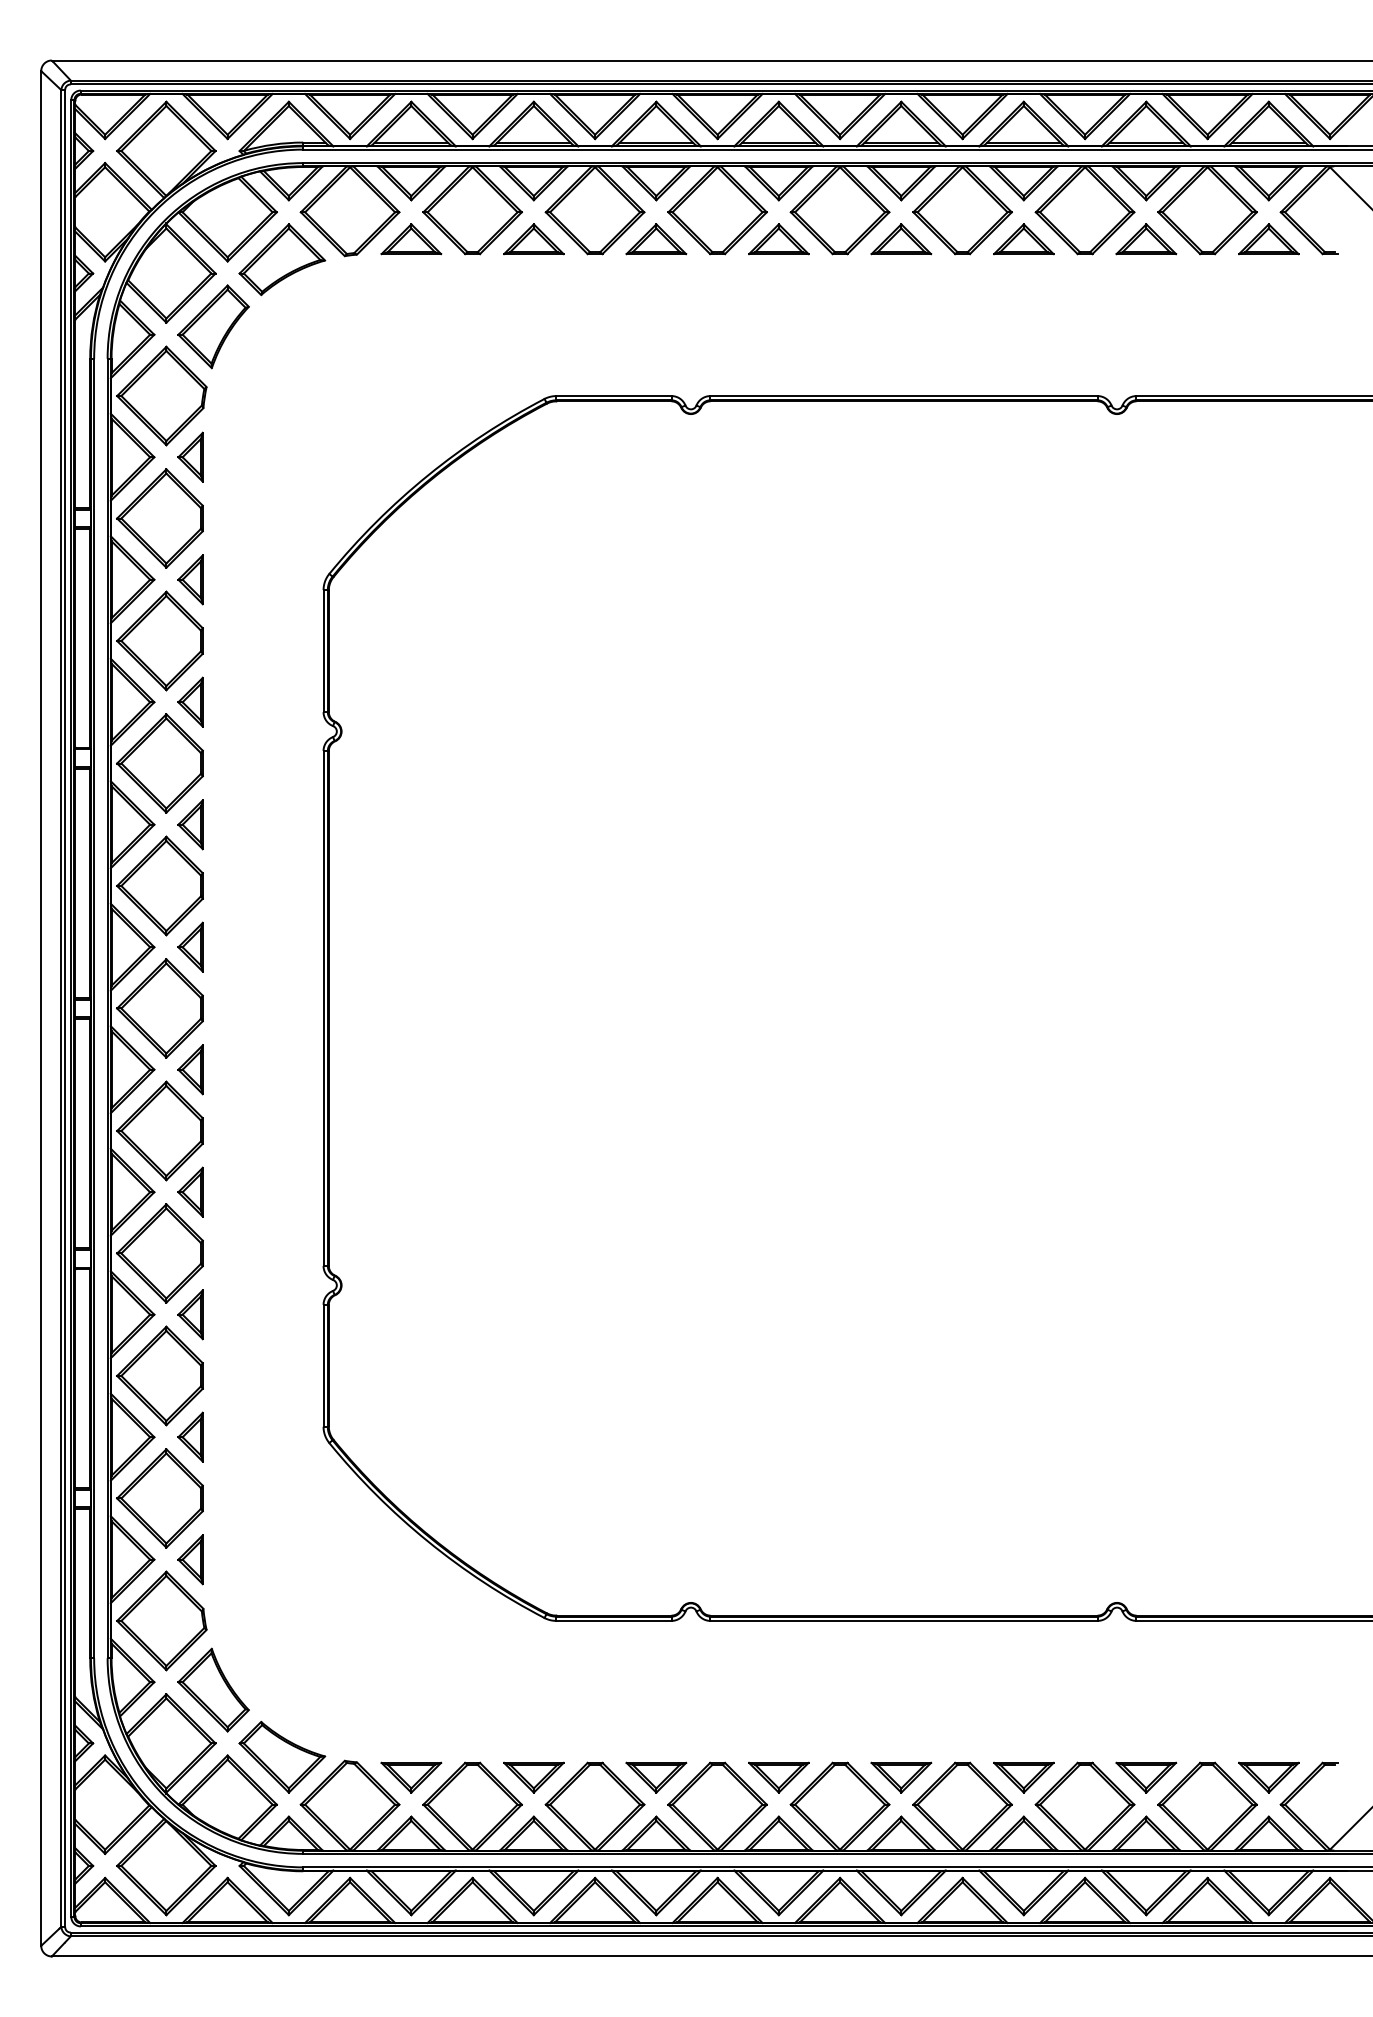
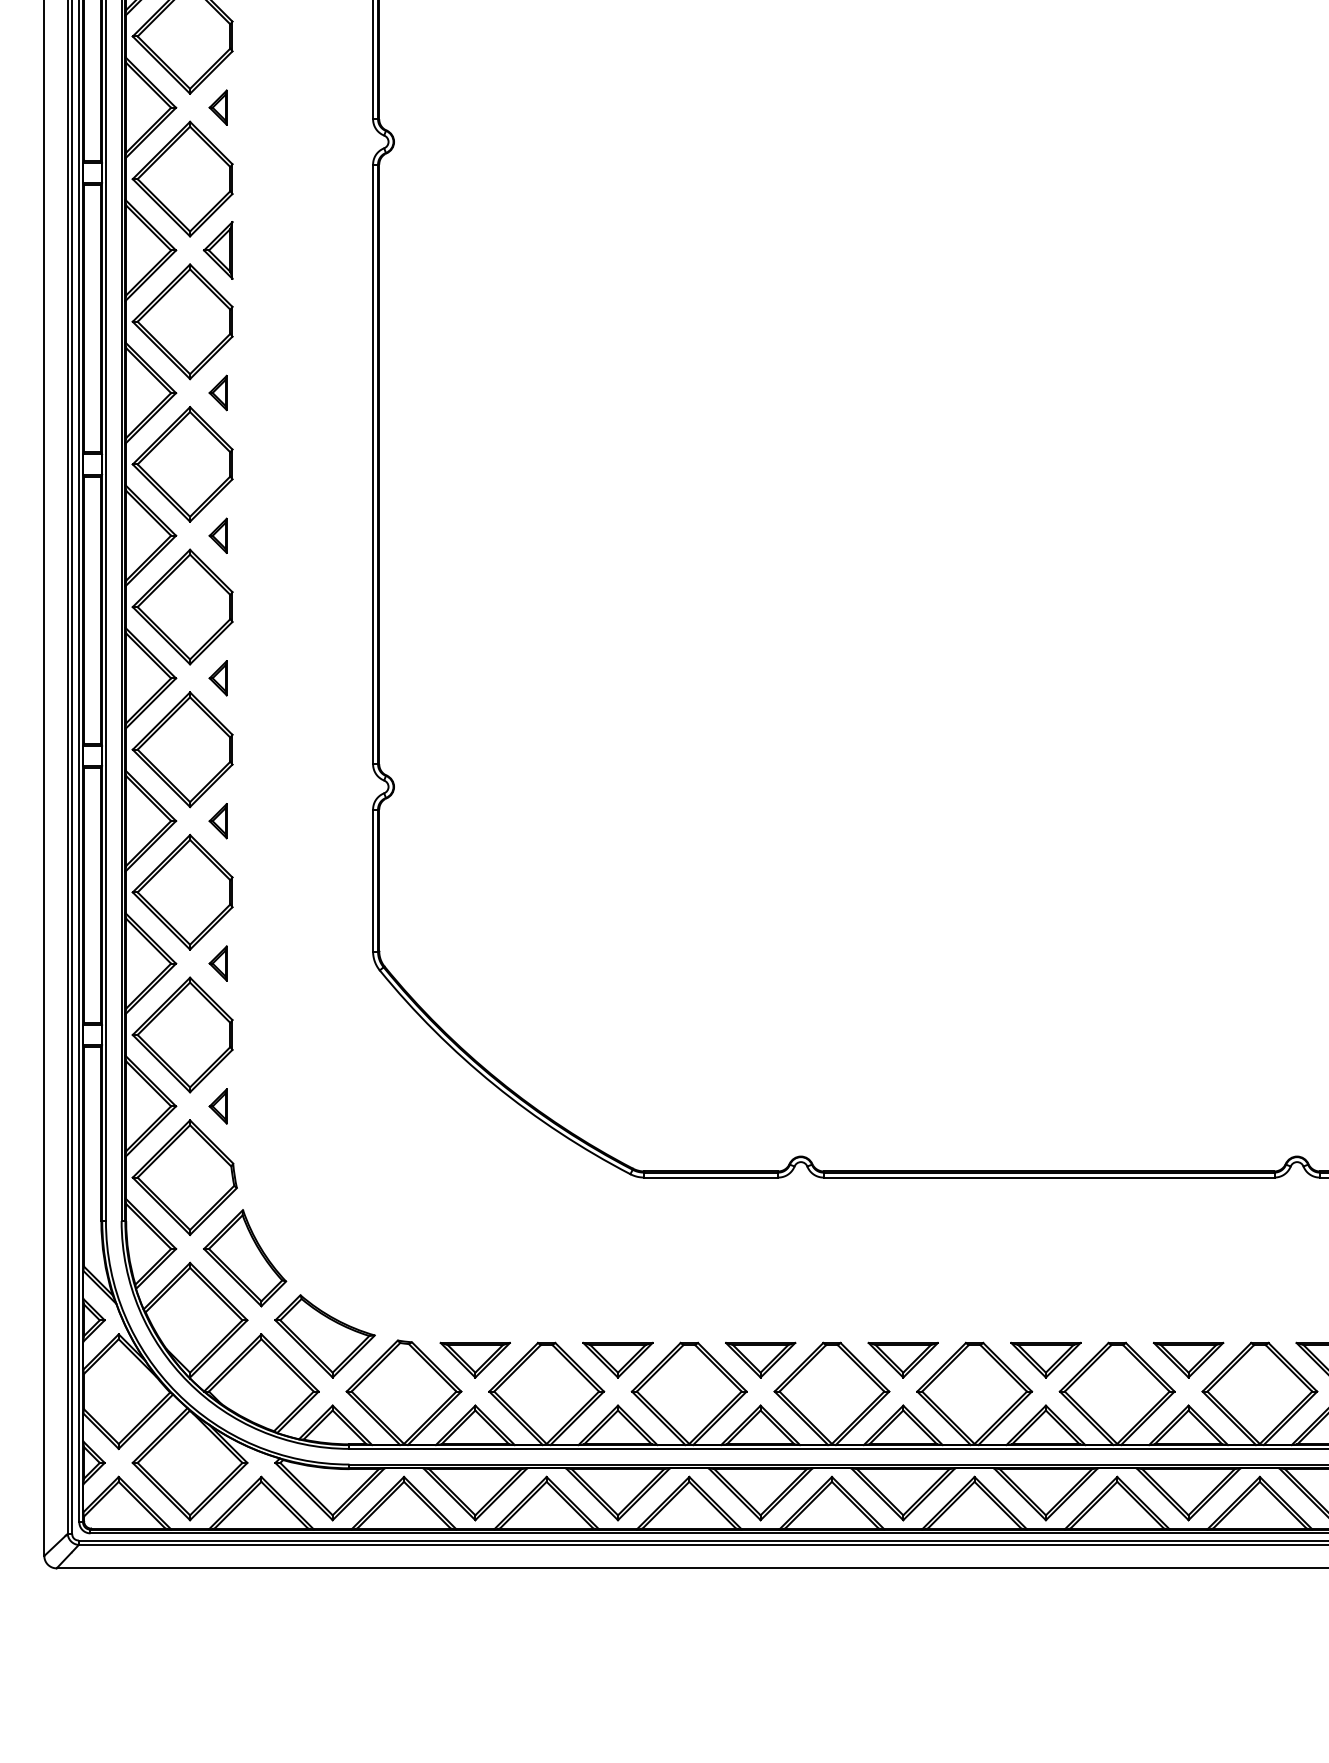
part: (190, 701) -> (218, 106), size x0.6
part: (190, 946) -> (218, 392), size x0.6
part: (190, 1069) -> (218, 535), size x0.6
part: (190, 1191) -> (218, 677), size x0.6
part: (190, 1314) -> (218, 820), size x0.6
part: (190, 1436) -> (218, 962), size x0.6
part: (190, 1559) -> (218, 1106), size x0.6

